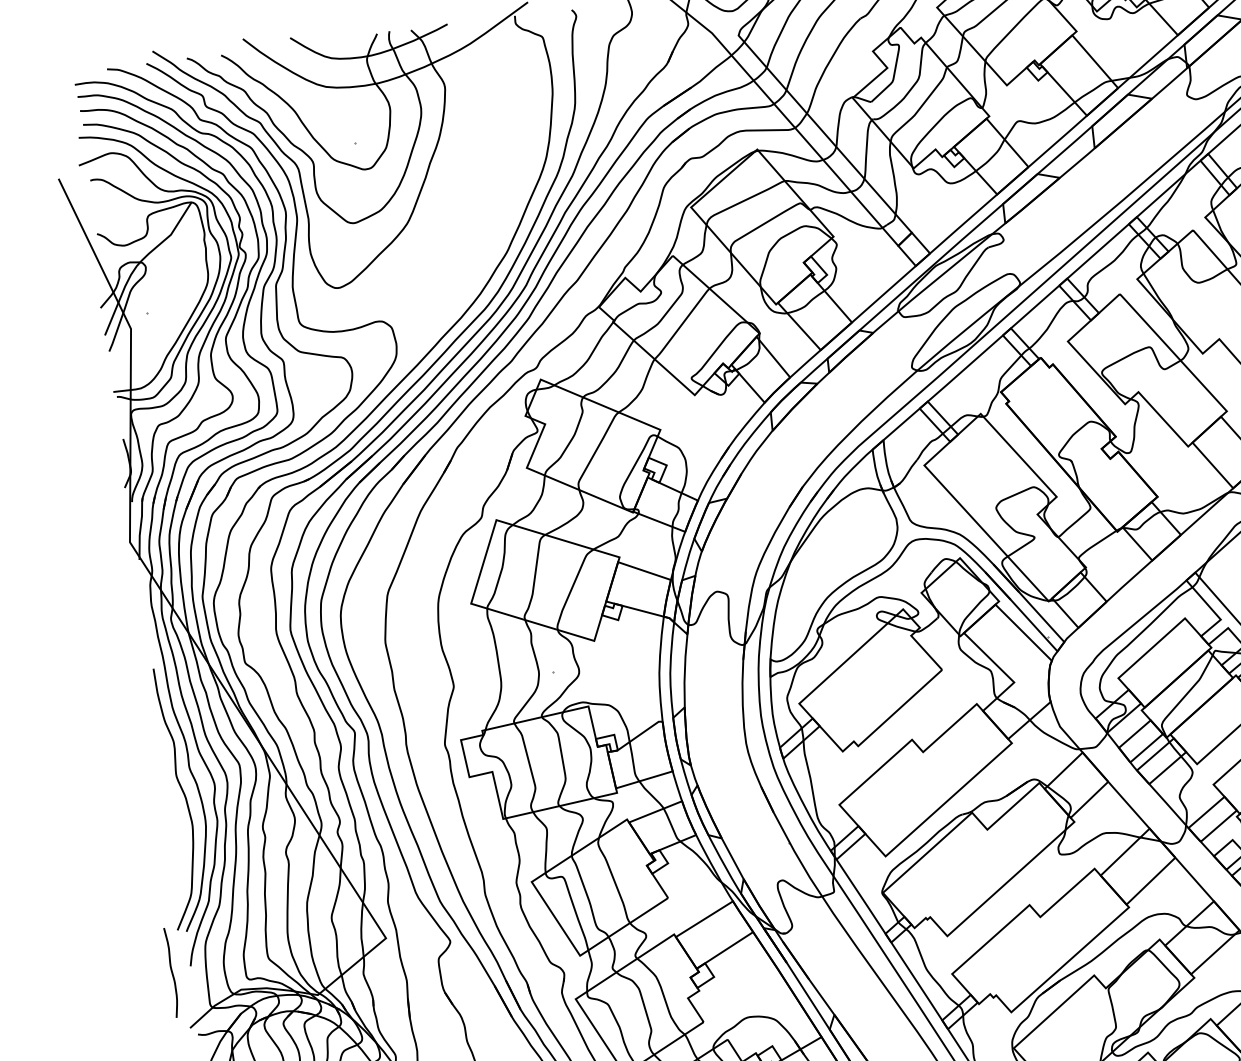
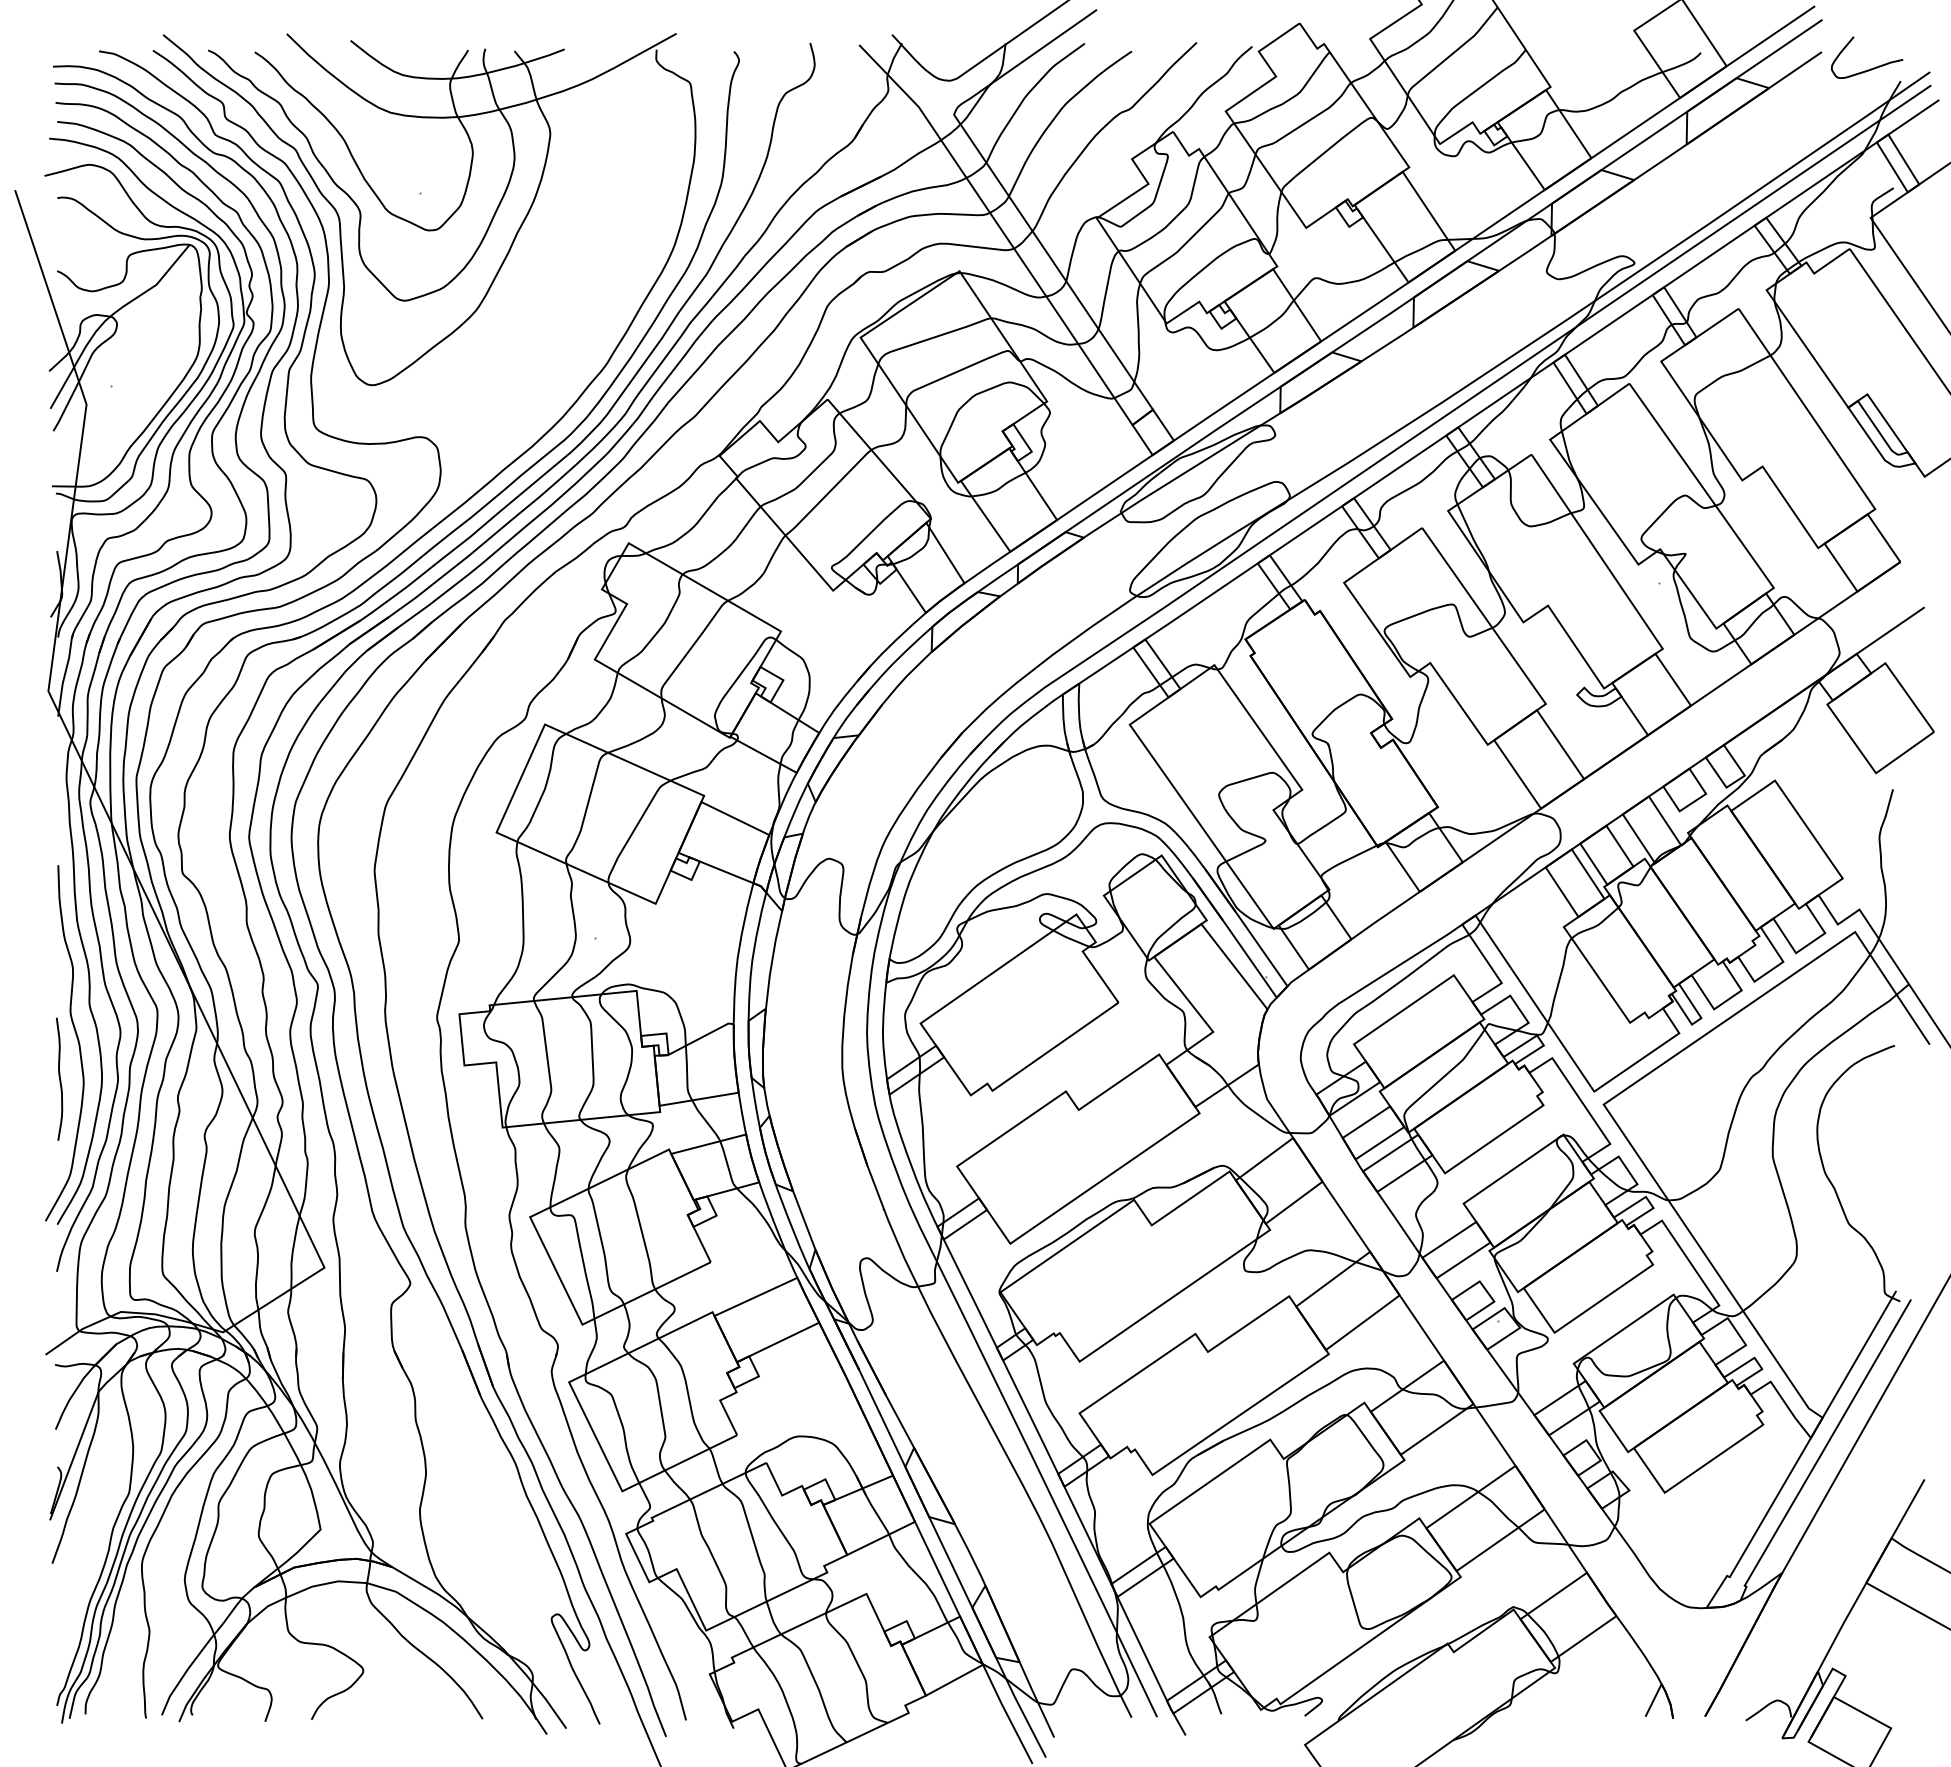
curve: (171, 972) -> (59, 1078), moved

